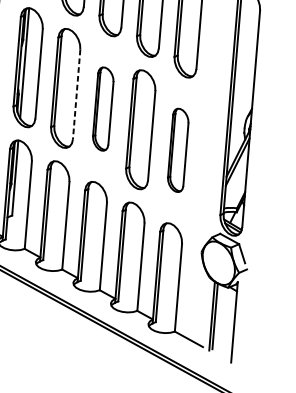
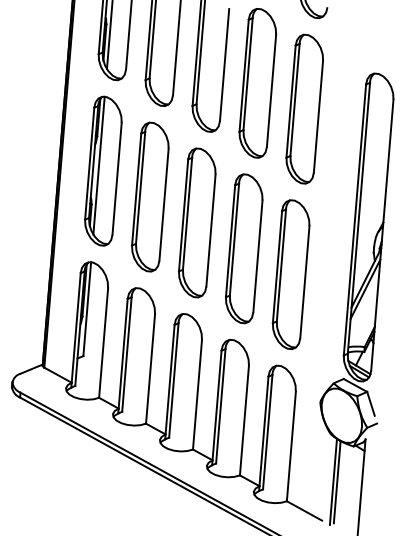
line: (77, 95) -> (164, 205), dashed -> solid
part: (103, 108) -> (197, 222), size x1.43
part: (177, 150) -> (290, 274), size x1.43

